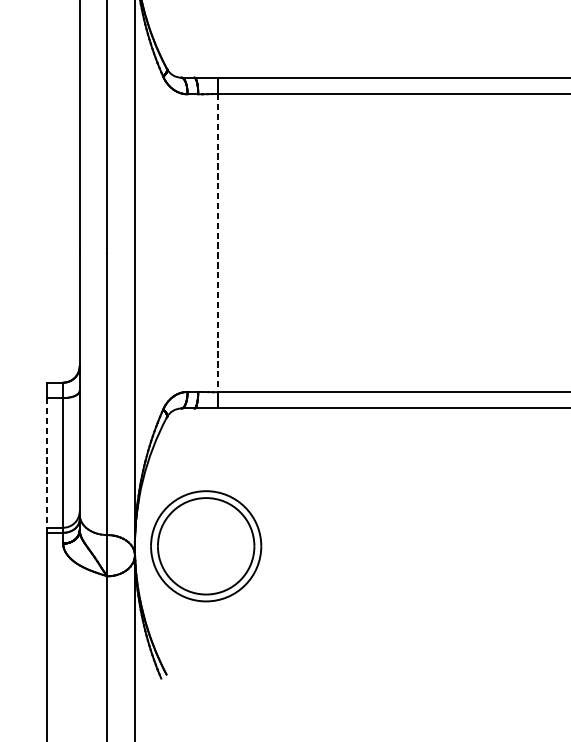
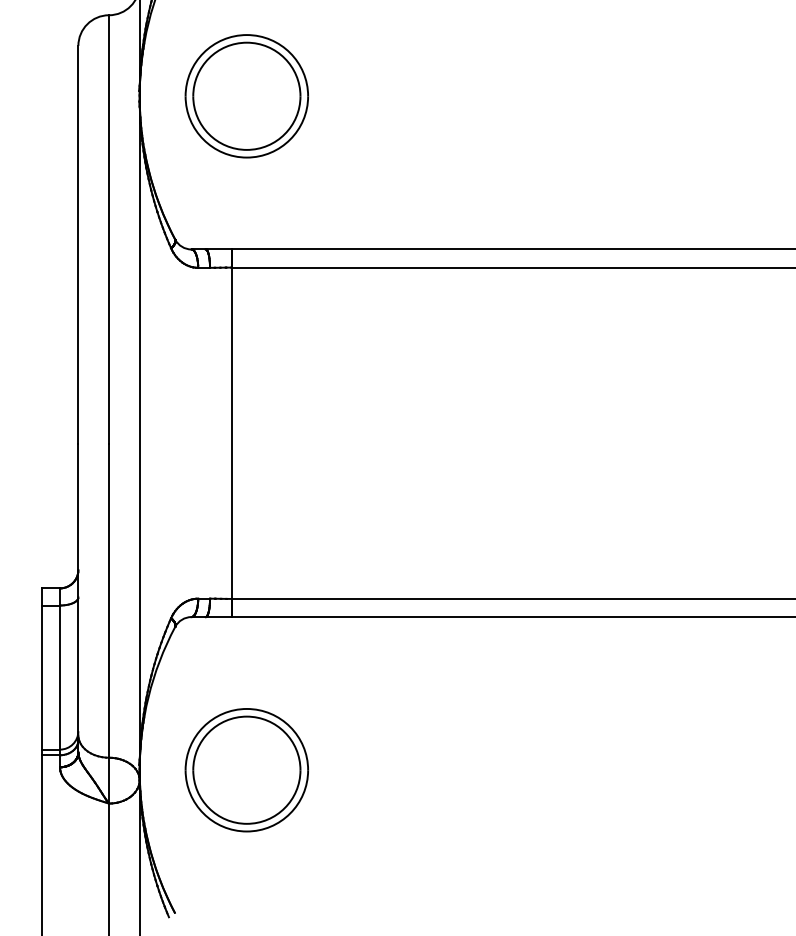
line: (217, 243) -> (231, 433), dashed -> solid
line: (46, 463) -> (41, 678), dashed -> solid
part: (205, 546) -> (246, 770), moved

